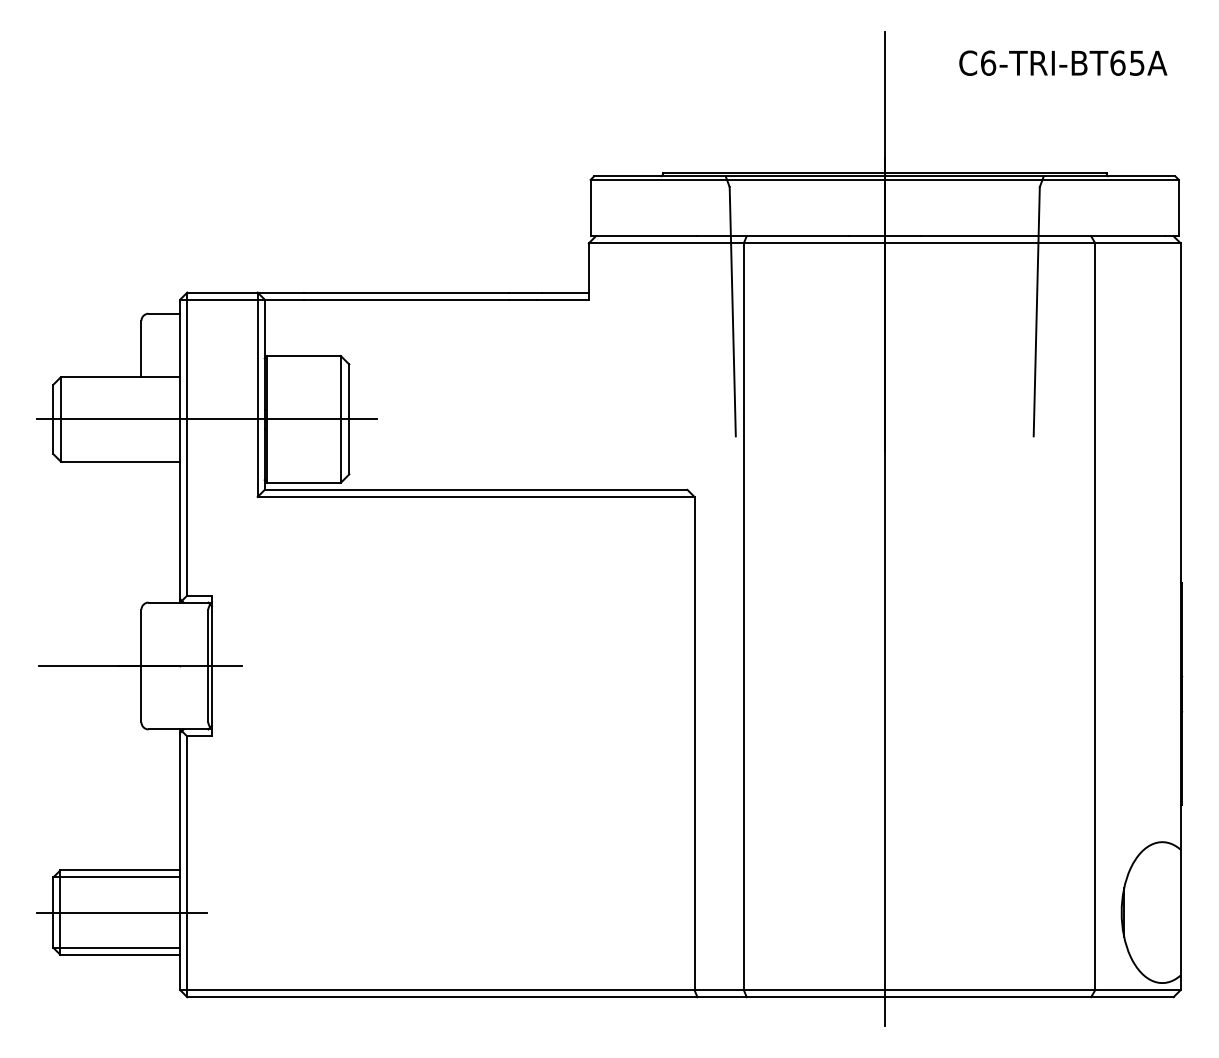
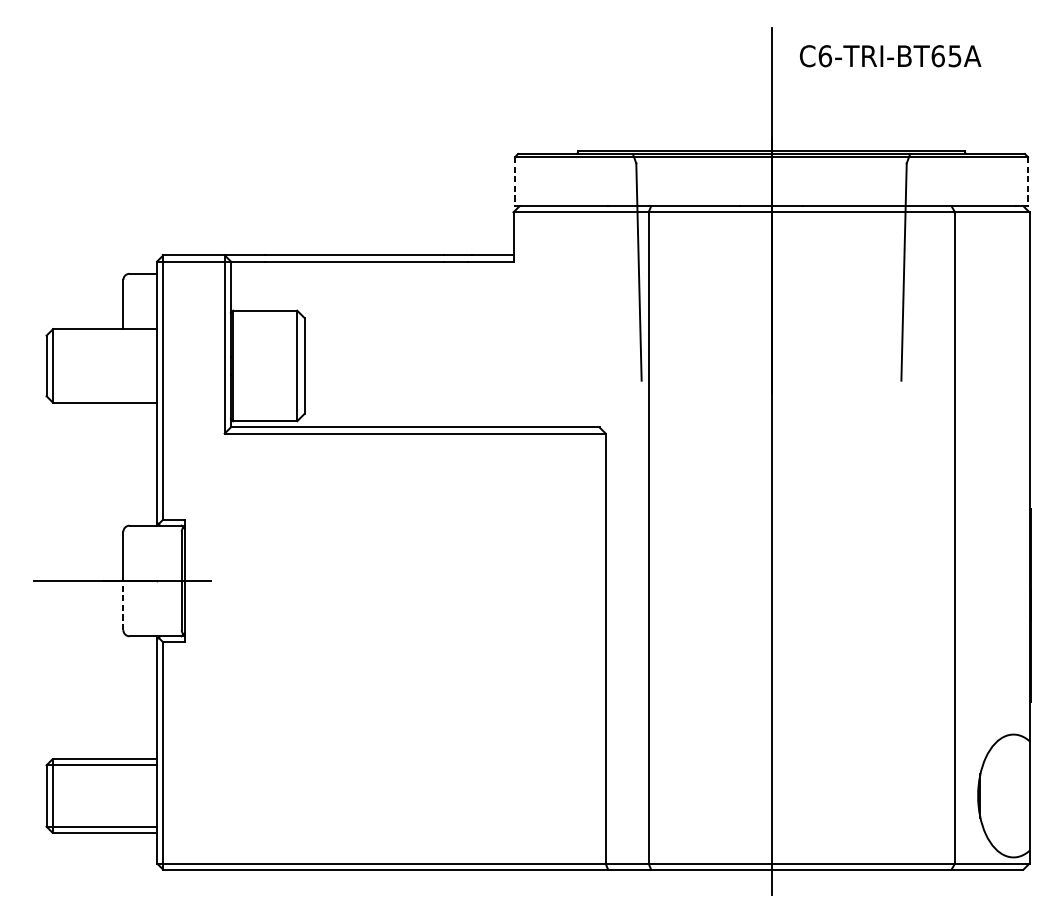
text: (1063, 62) -> (890, 55), moved
line: (590, 208) -> (514, 182), solid -> dashed
line: (1178, 208) -> (1027, 182), solid -> dashed
line: (206, 419) -> (180, 366), removed
line: (141, 693) -> (123, 604), solid -> dashed
line: (121, 912) -> (105, 795), removed

